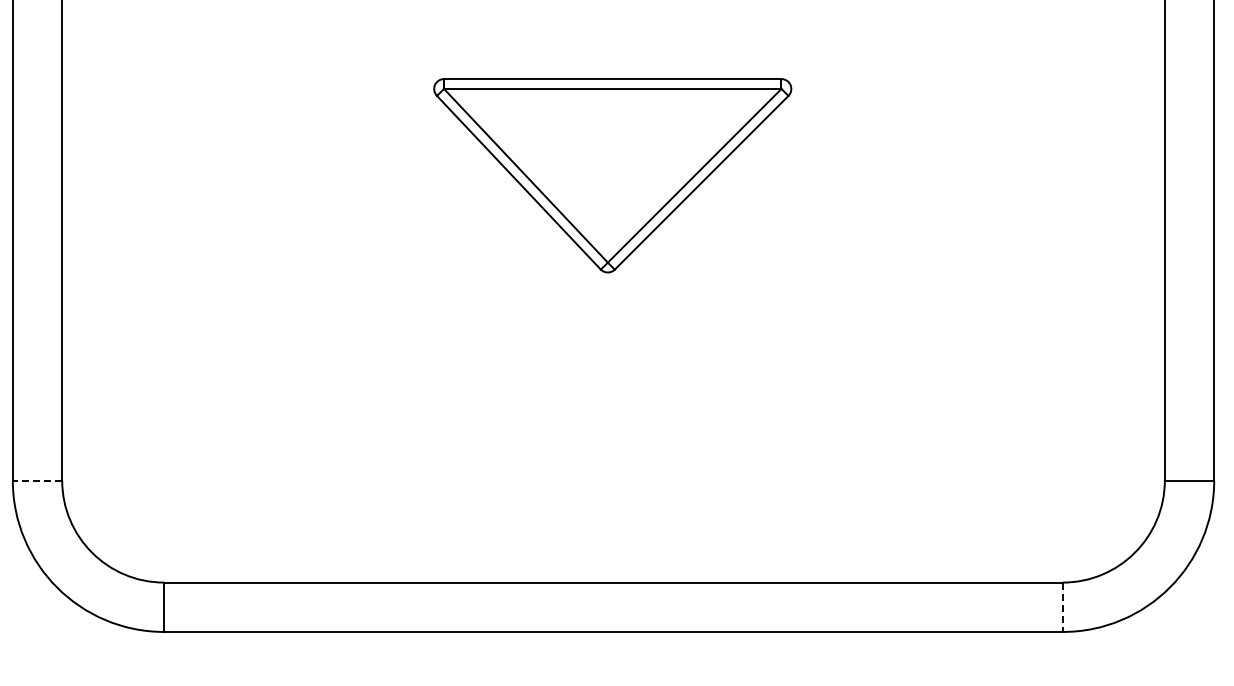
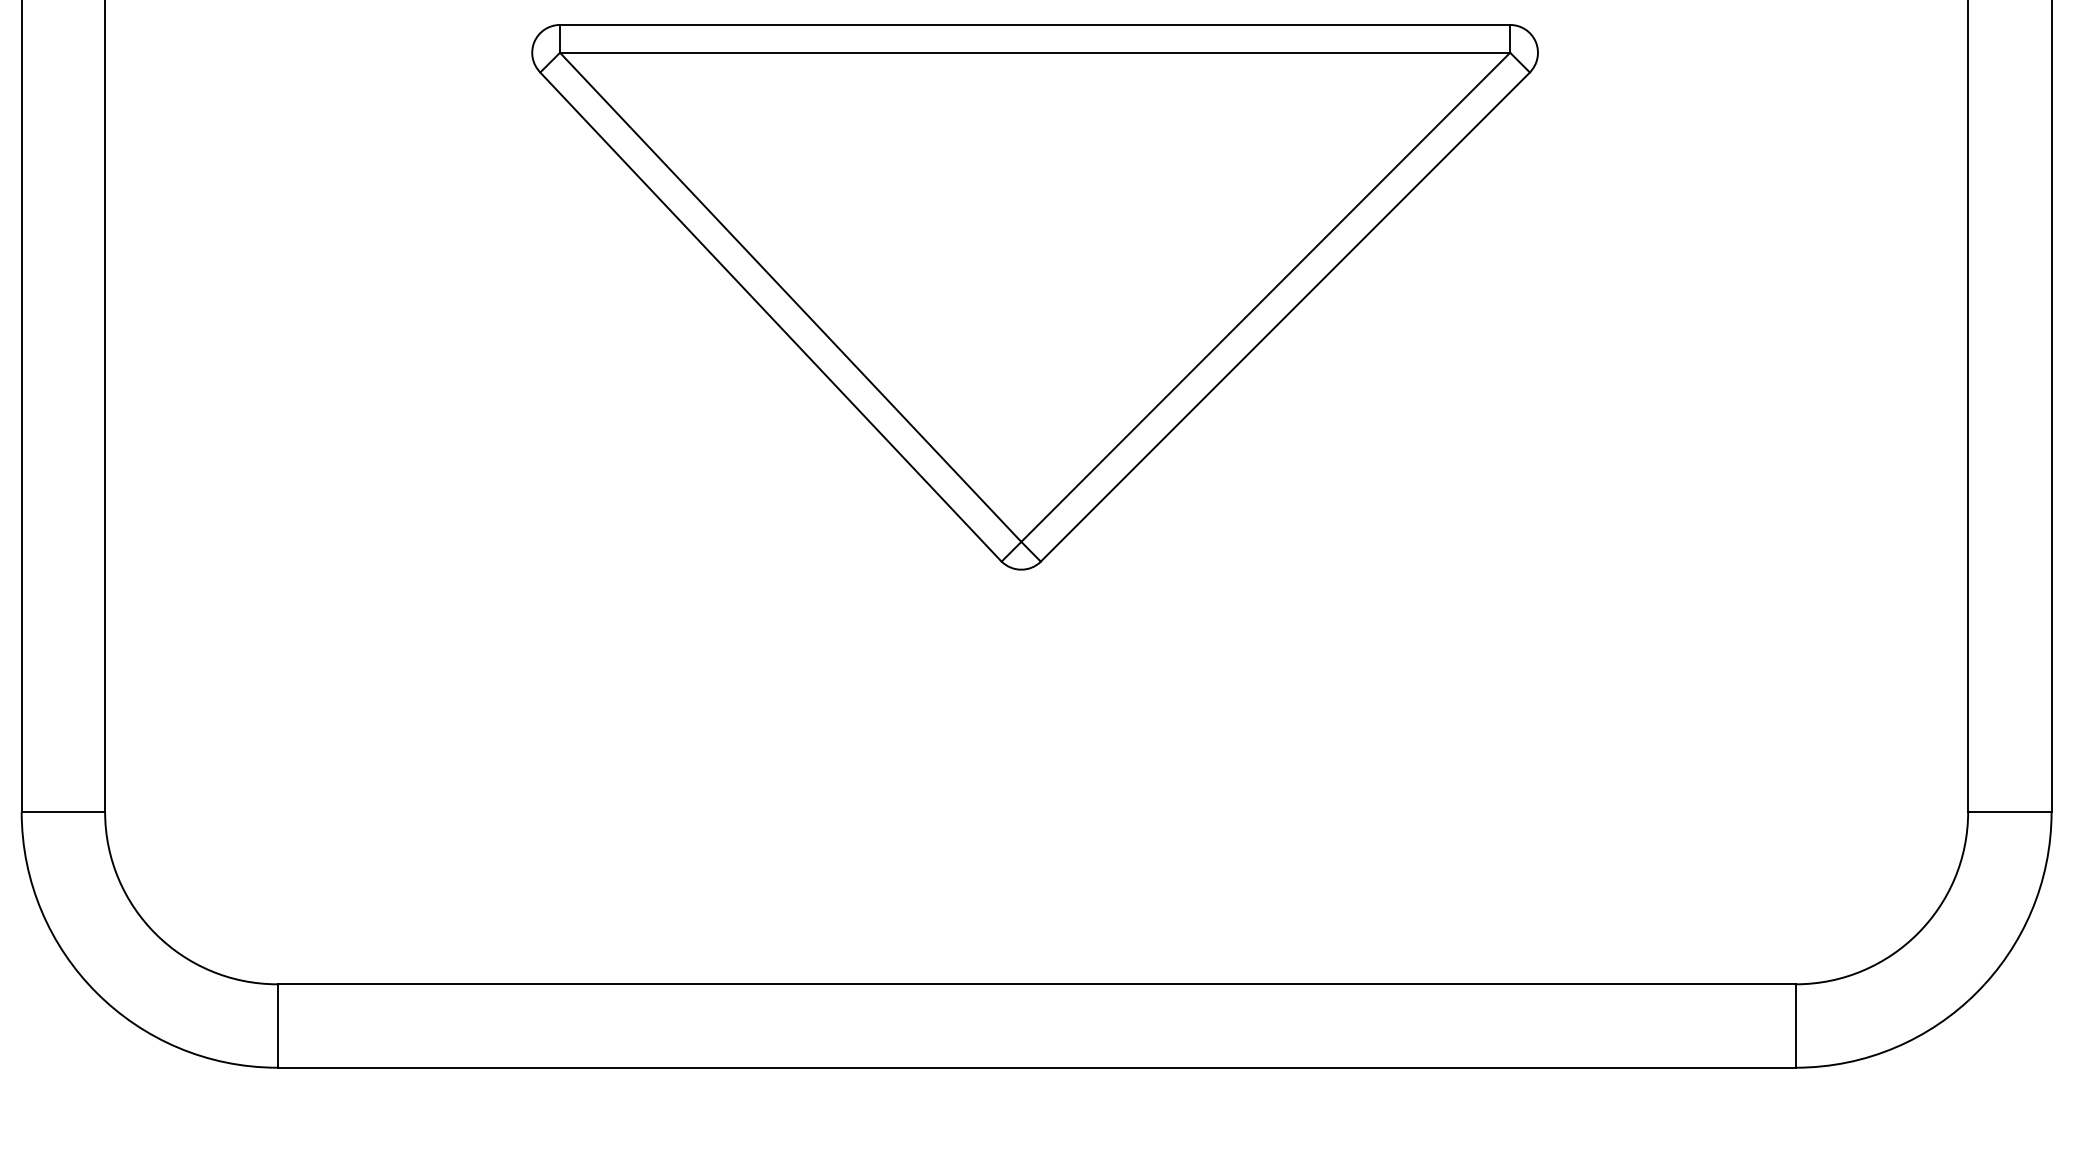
part: (612, 175) -> (1034, 296), size x1.67
line: (37, 480) -> (63, 811), dashed -> solid
line: (1062, 607) -> (1795, 1026), dashed -> solid

